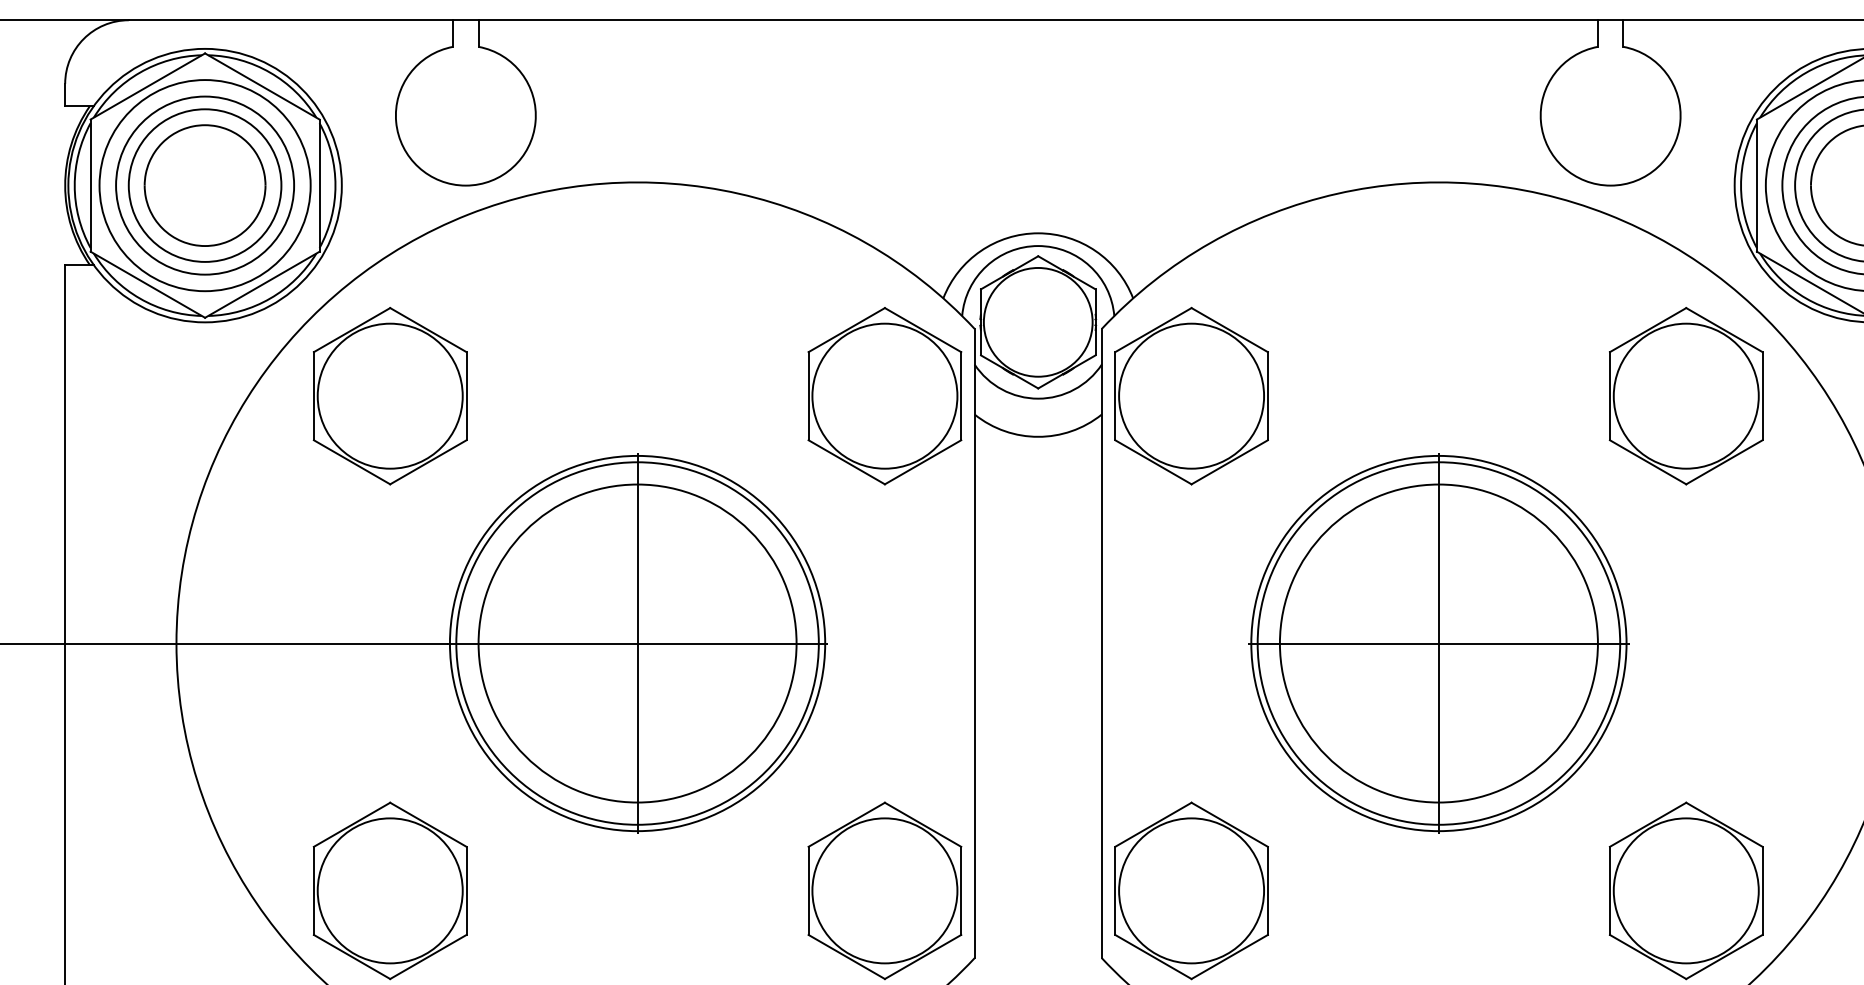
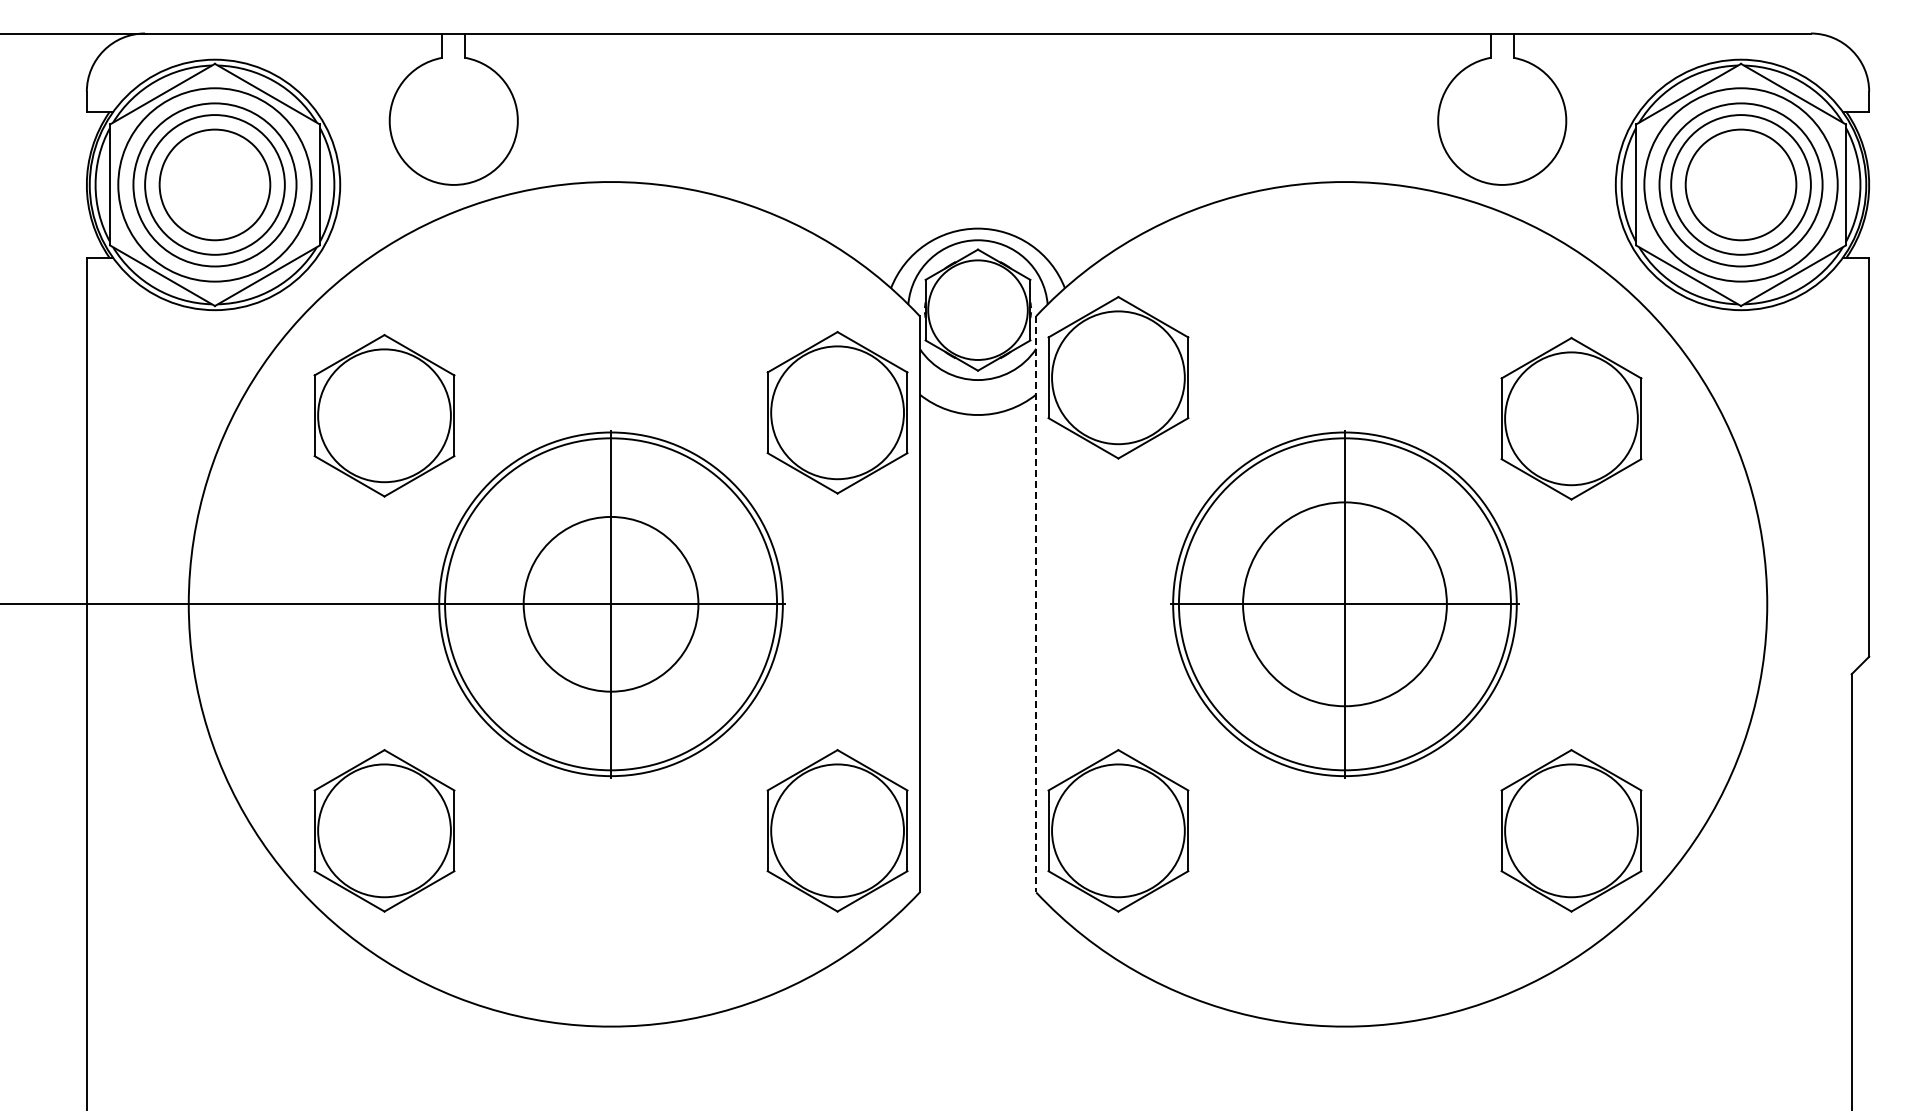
part: (390, 395) -> (384, 415), moved
part: (884, 395) -> (837, 412), moved
part: (1686, 395) -> (1571, 418), moved
circle: (636, 642) -> (610, 603), size x0.6
circle: (1438, 642) -> (1344, 603), size x0.7
line: (1102, 643) -> (1036, 604), solid -> dashed

